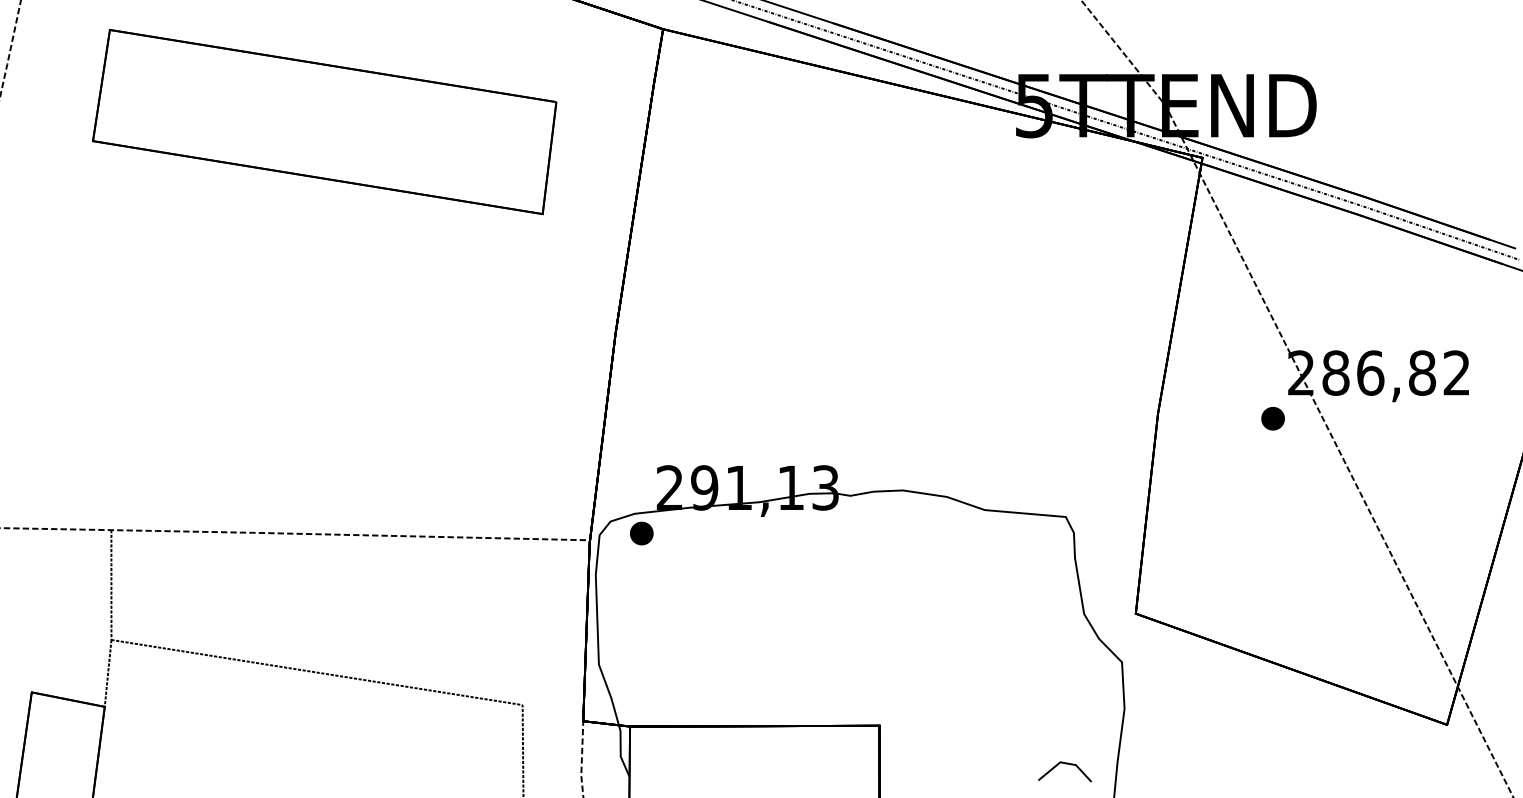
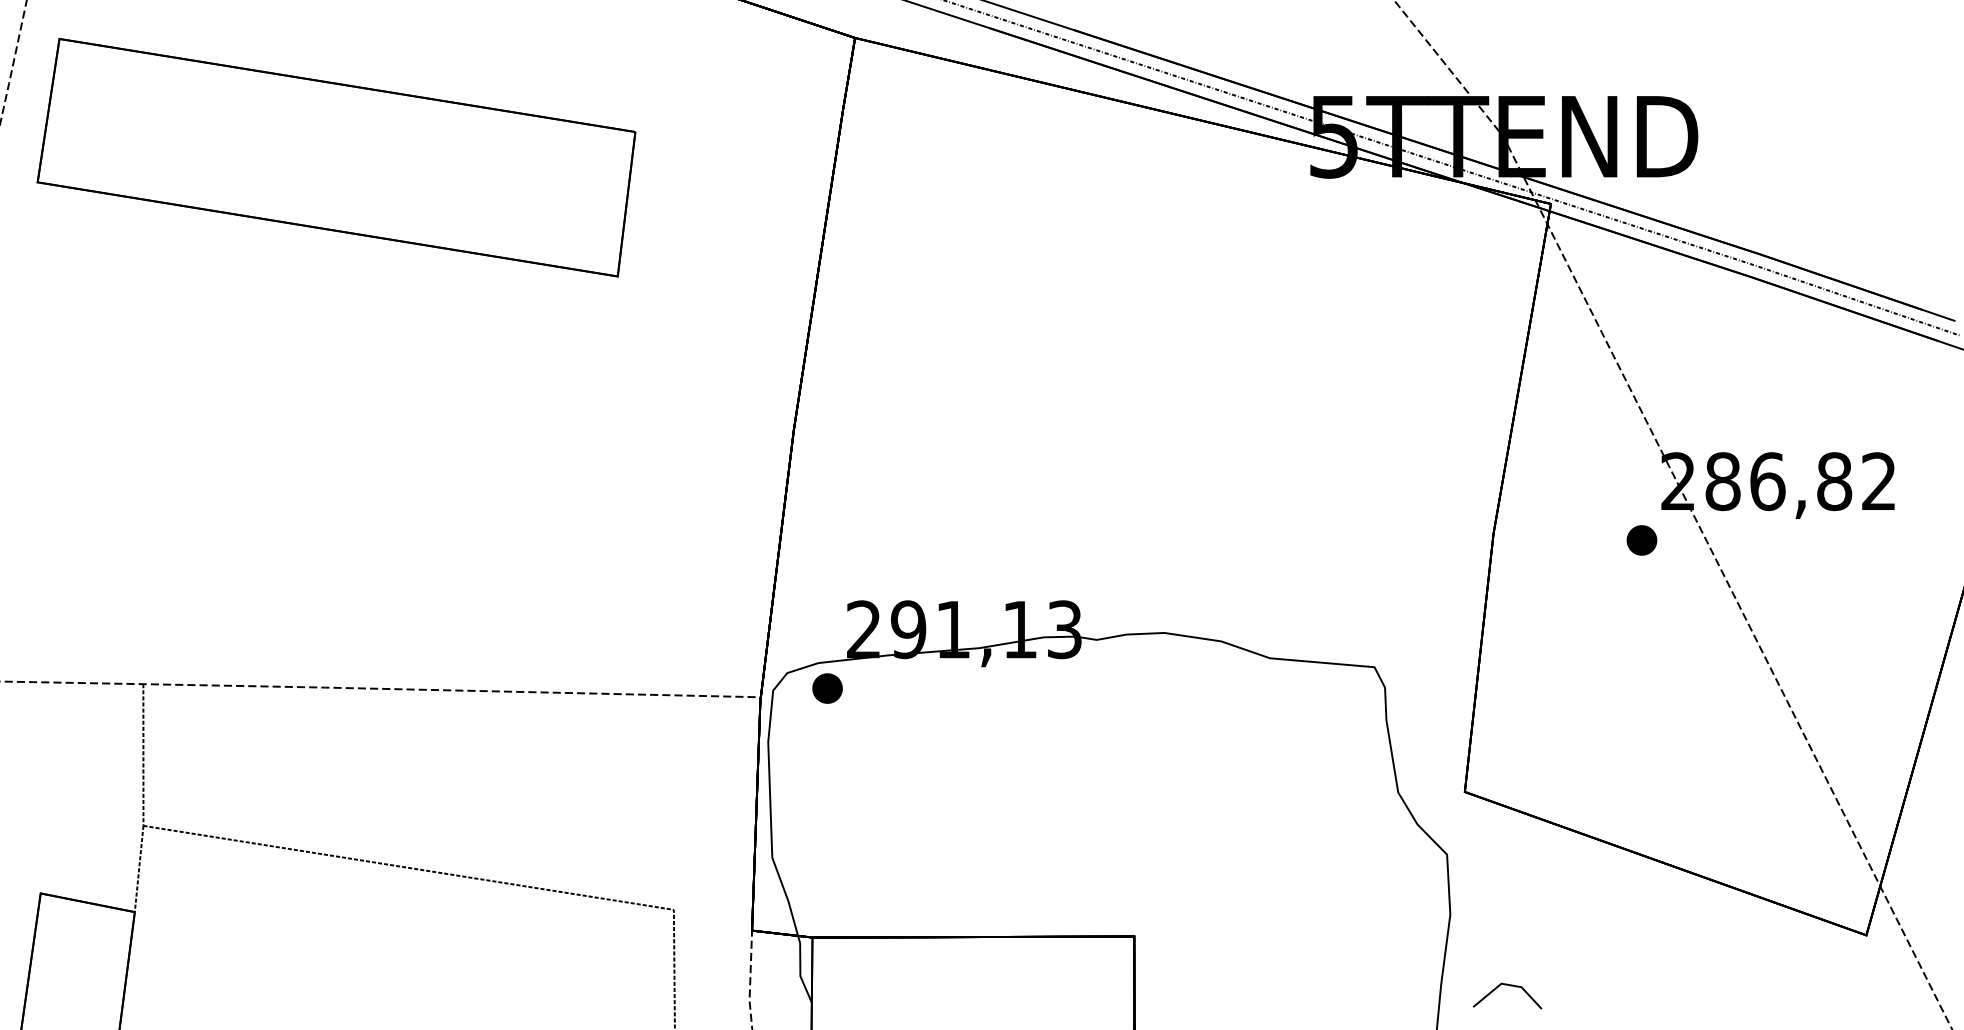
part: (324, 121) -> (336, 157), moved
line: (1067, 764) -> (1510, 986), moved

